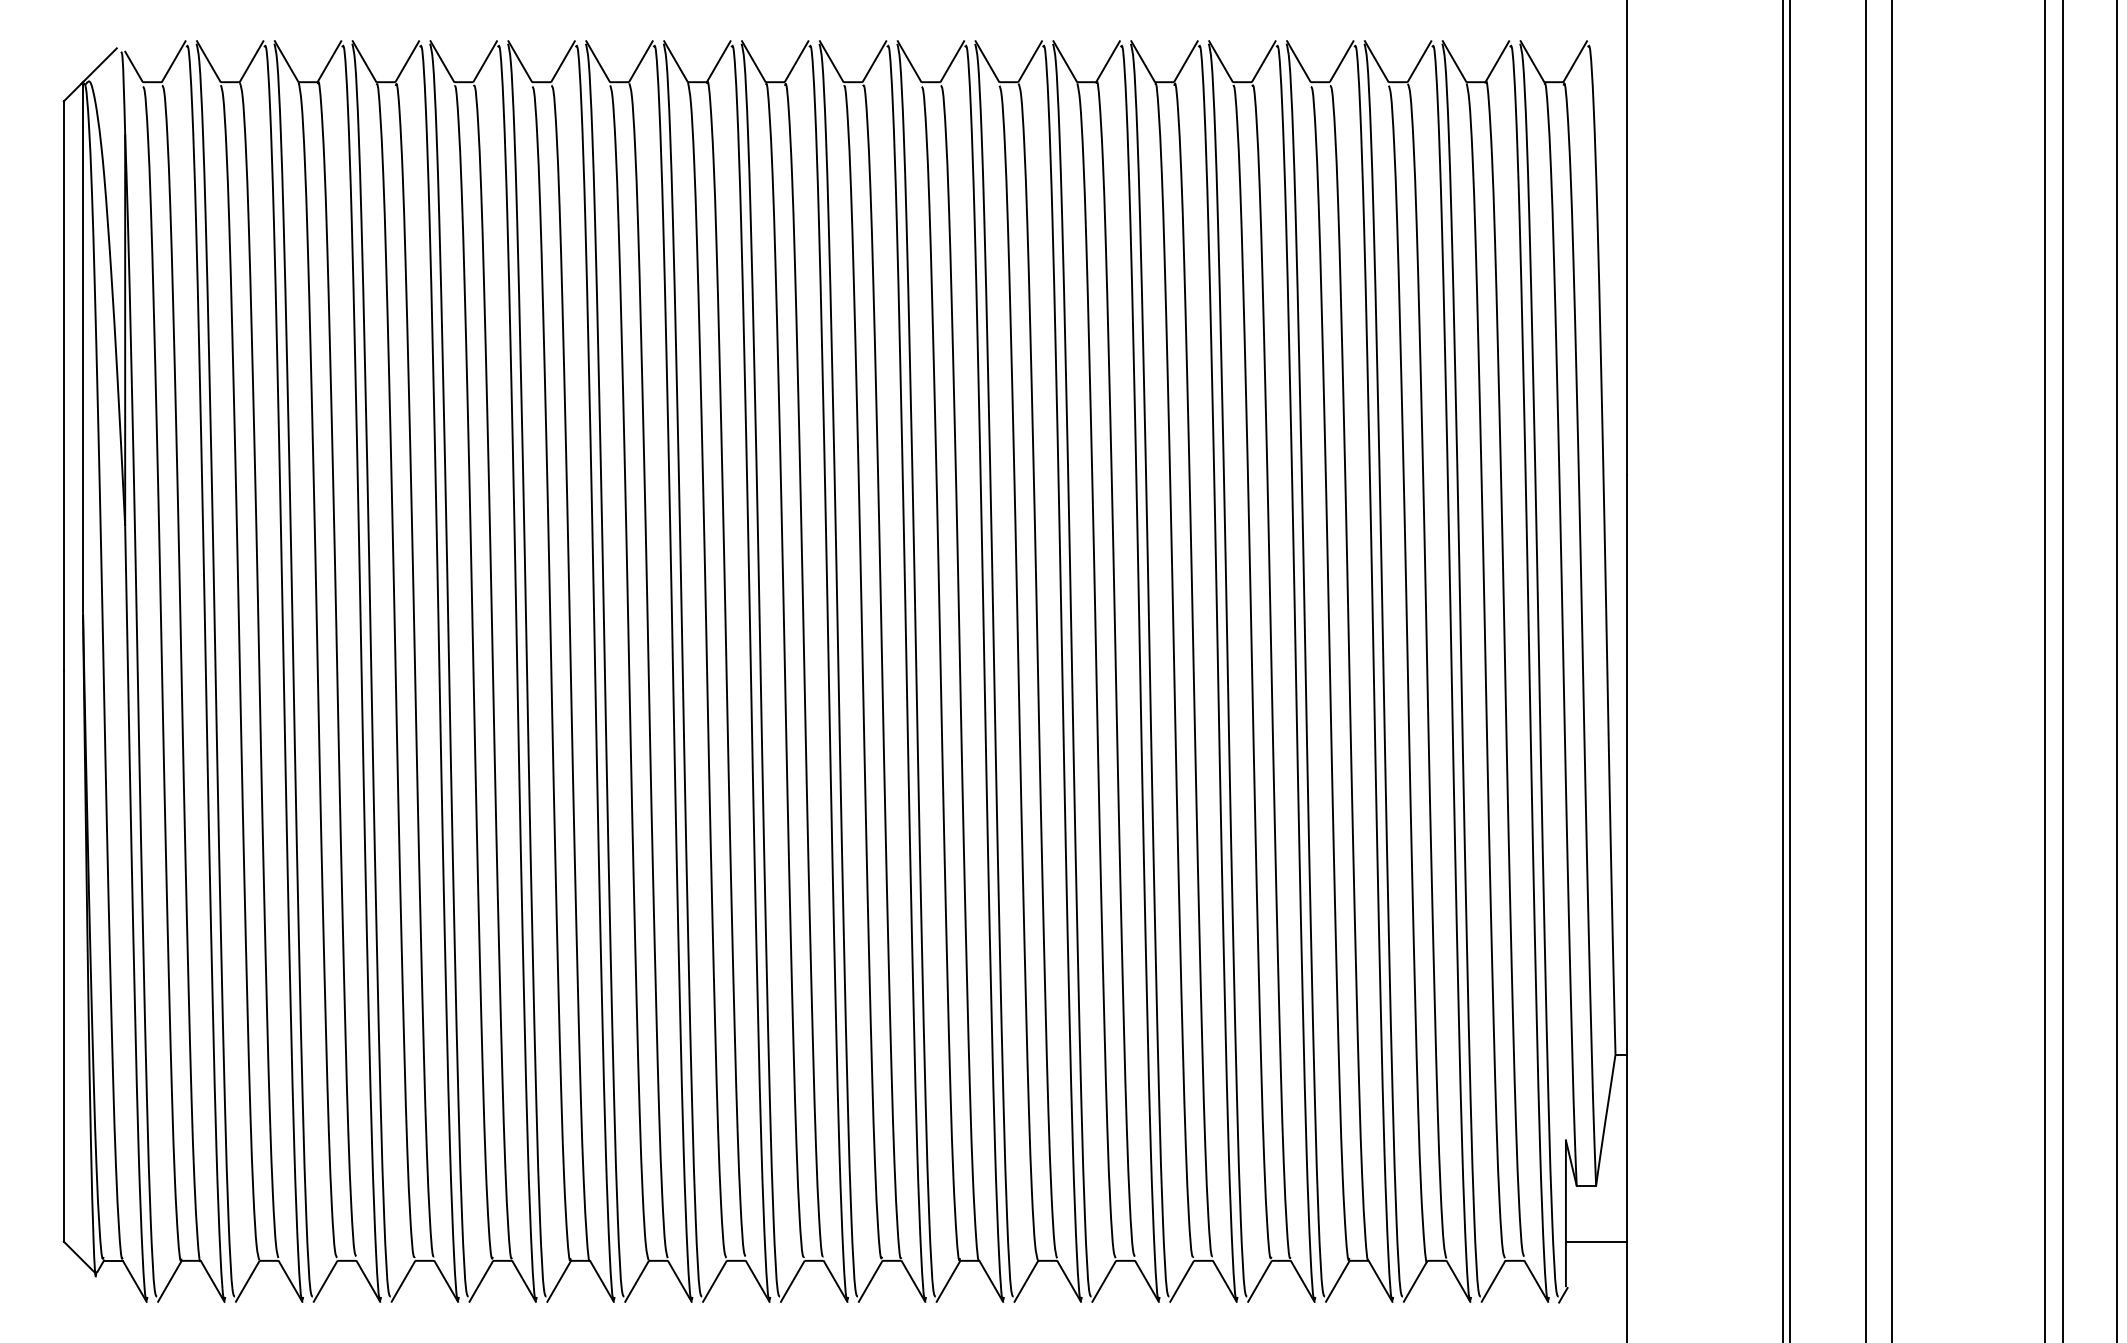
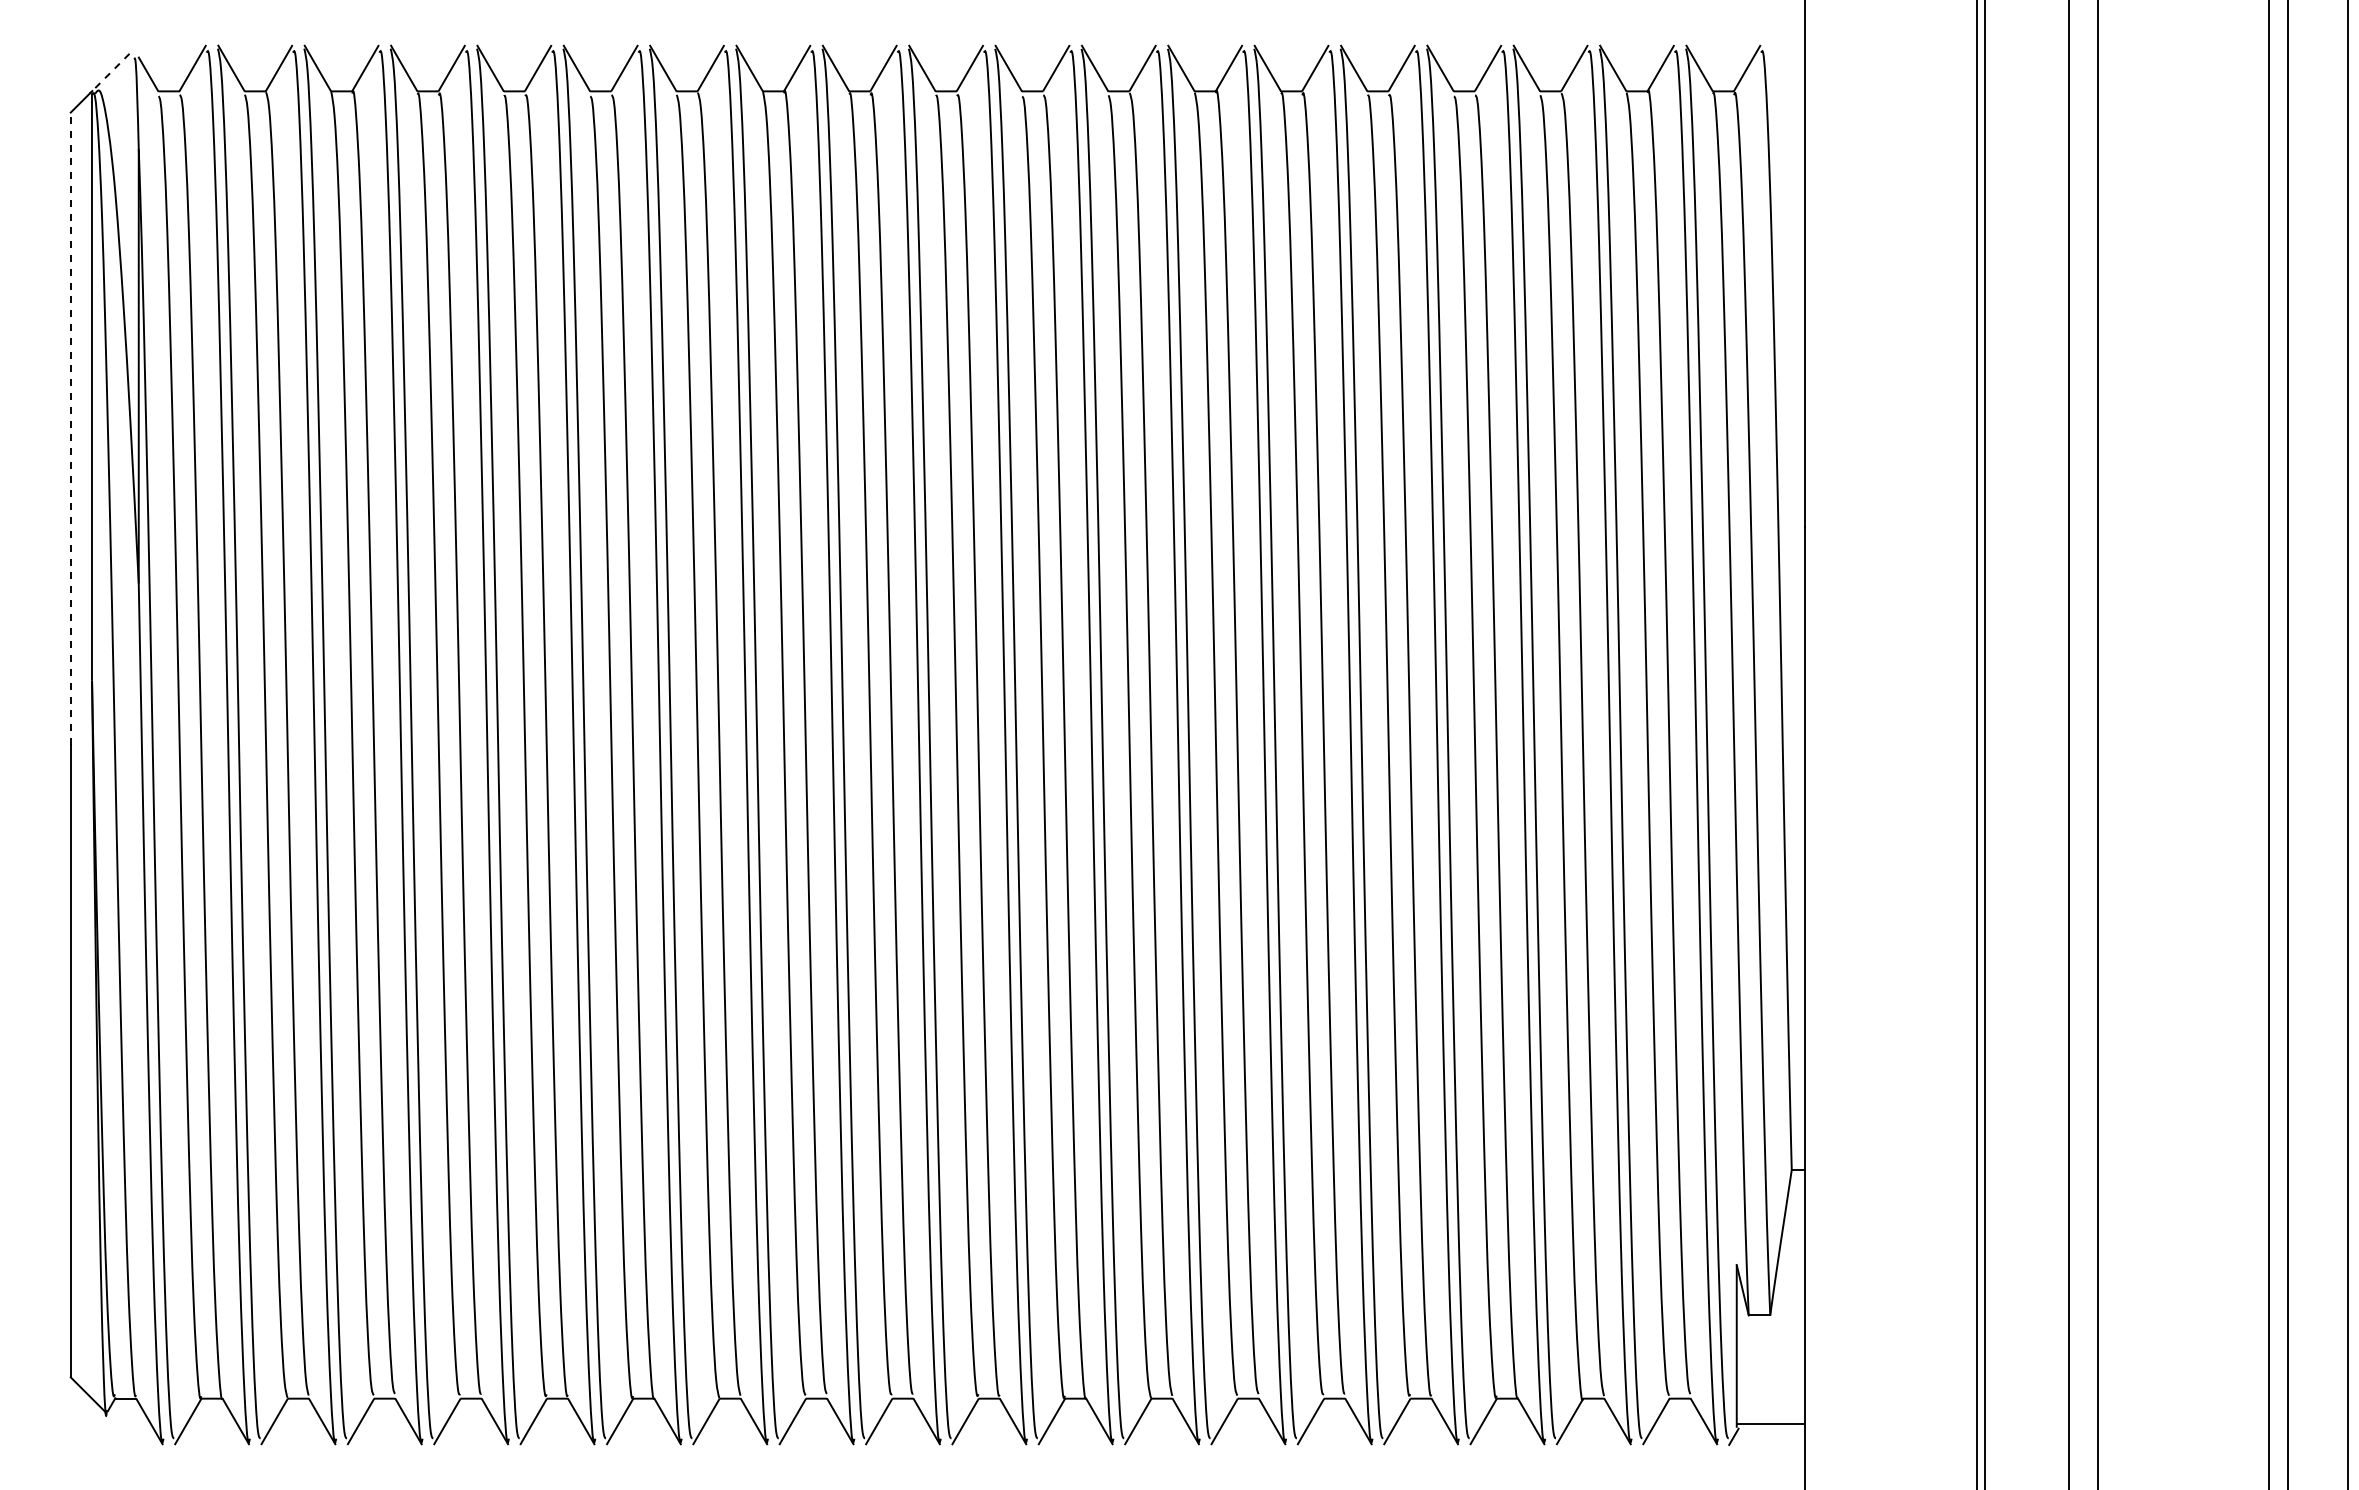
line: (99, 65) -> (110, 72), solid -> dashed
line: (63, 386) -> (70, 428), solid -> dashed
line: (1596, 1241) -> (1770, 1423), moved

